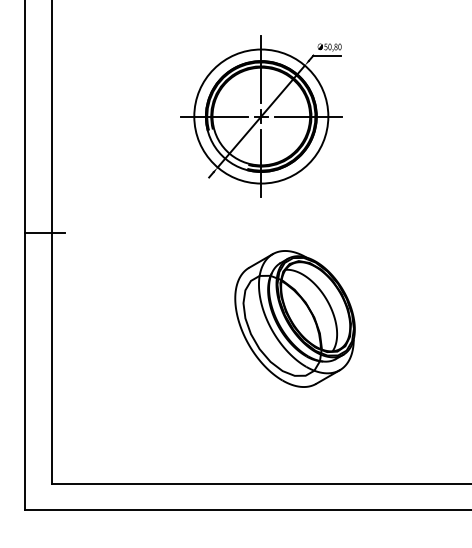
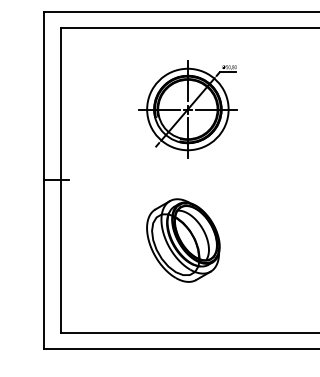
part: (295, 318) -> (183, 240), moved

